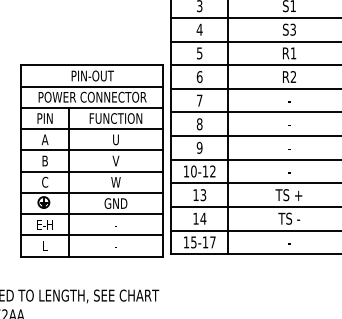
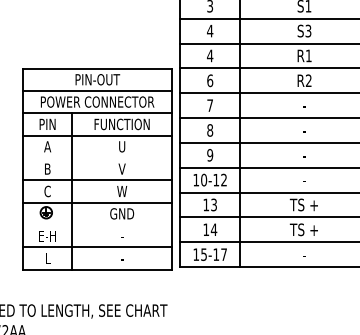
text: (199, 53) -> (209, 56), 5 -> 4
line: (92, 150) -> (97, 158), removed
line: (92, 214) -> (97, 225), removed
text: (288, 218) -> (303, 229), TS - -> TS +

